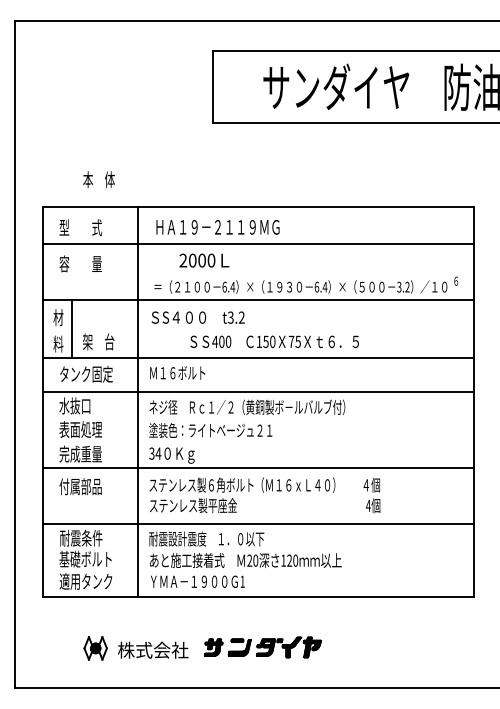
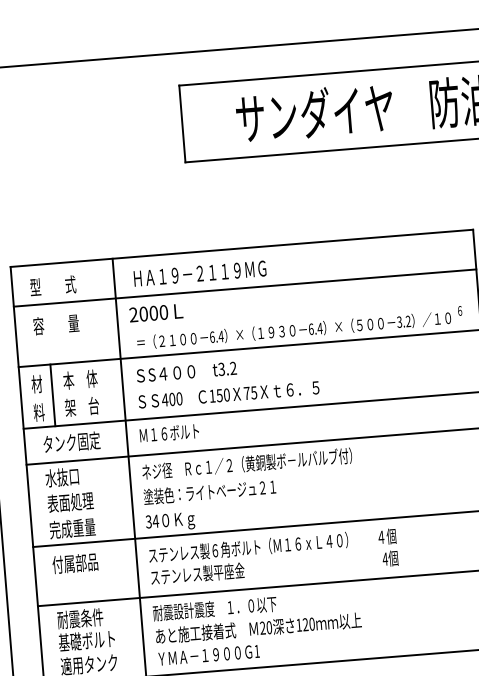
text: (98, 179) -> (79, 379), moved
text: (204, 260) -> (156, 312), moved
text: (274, 341) -> (228, 394), moved

